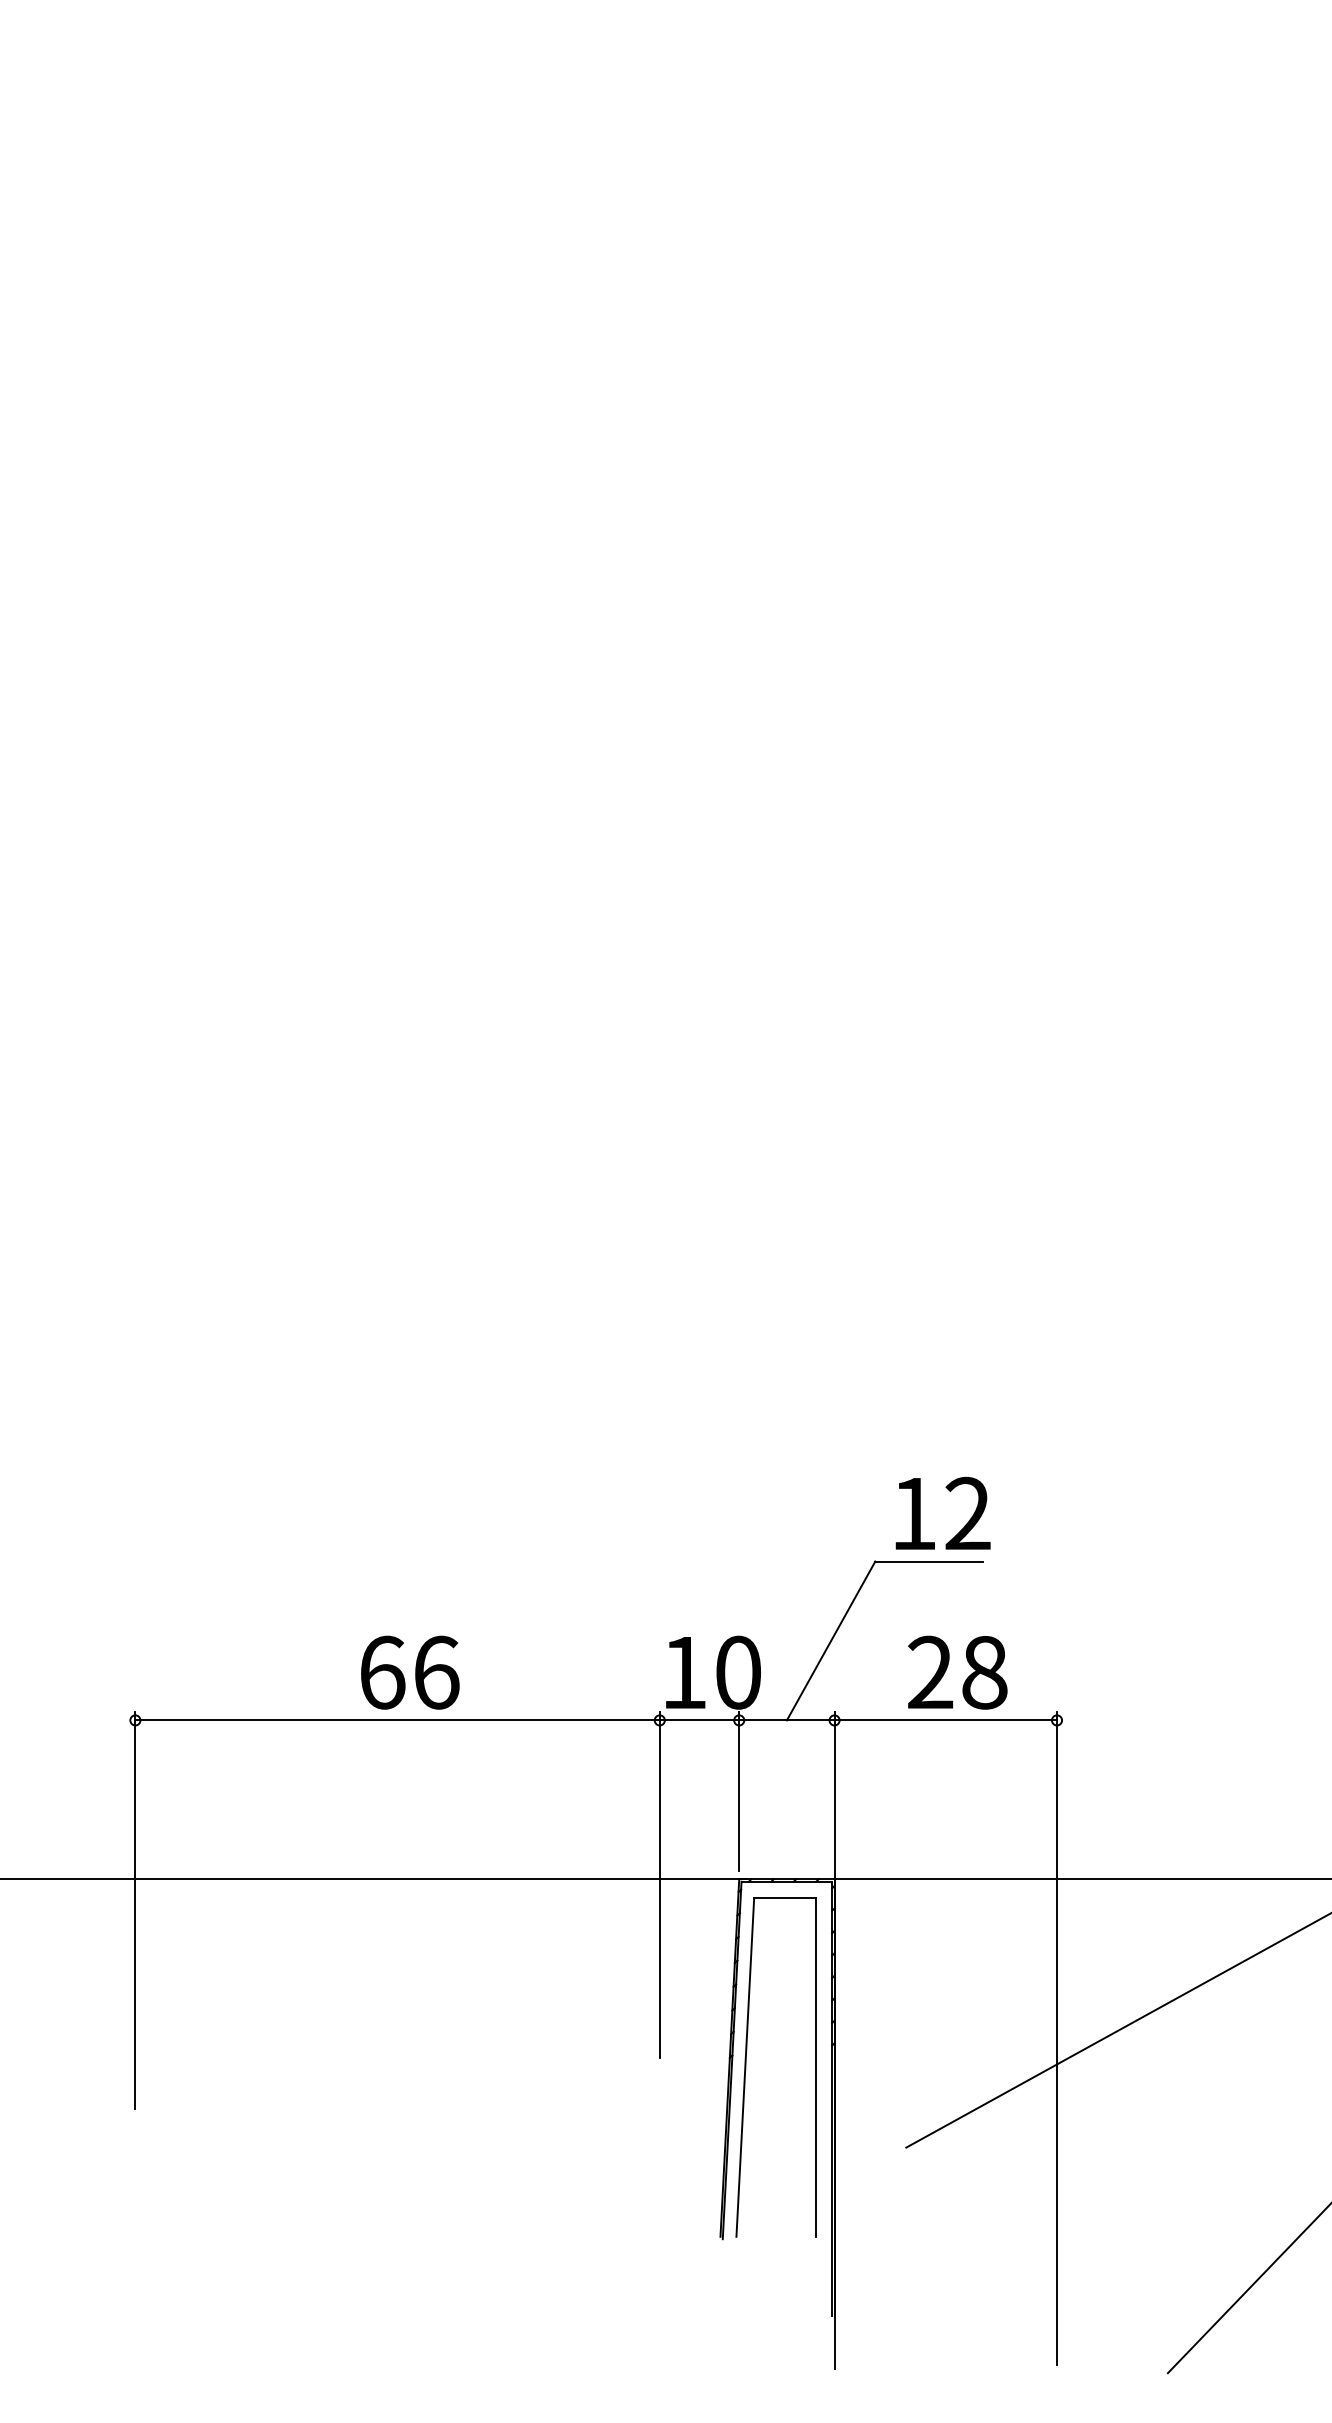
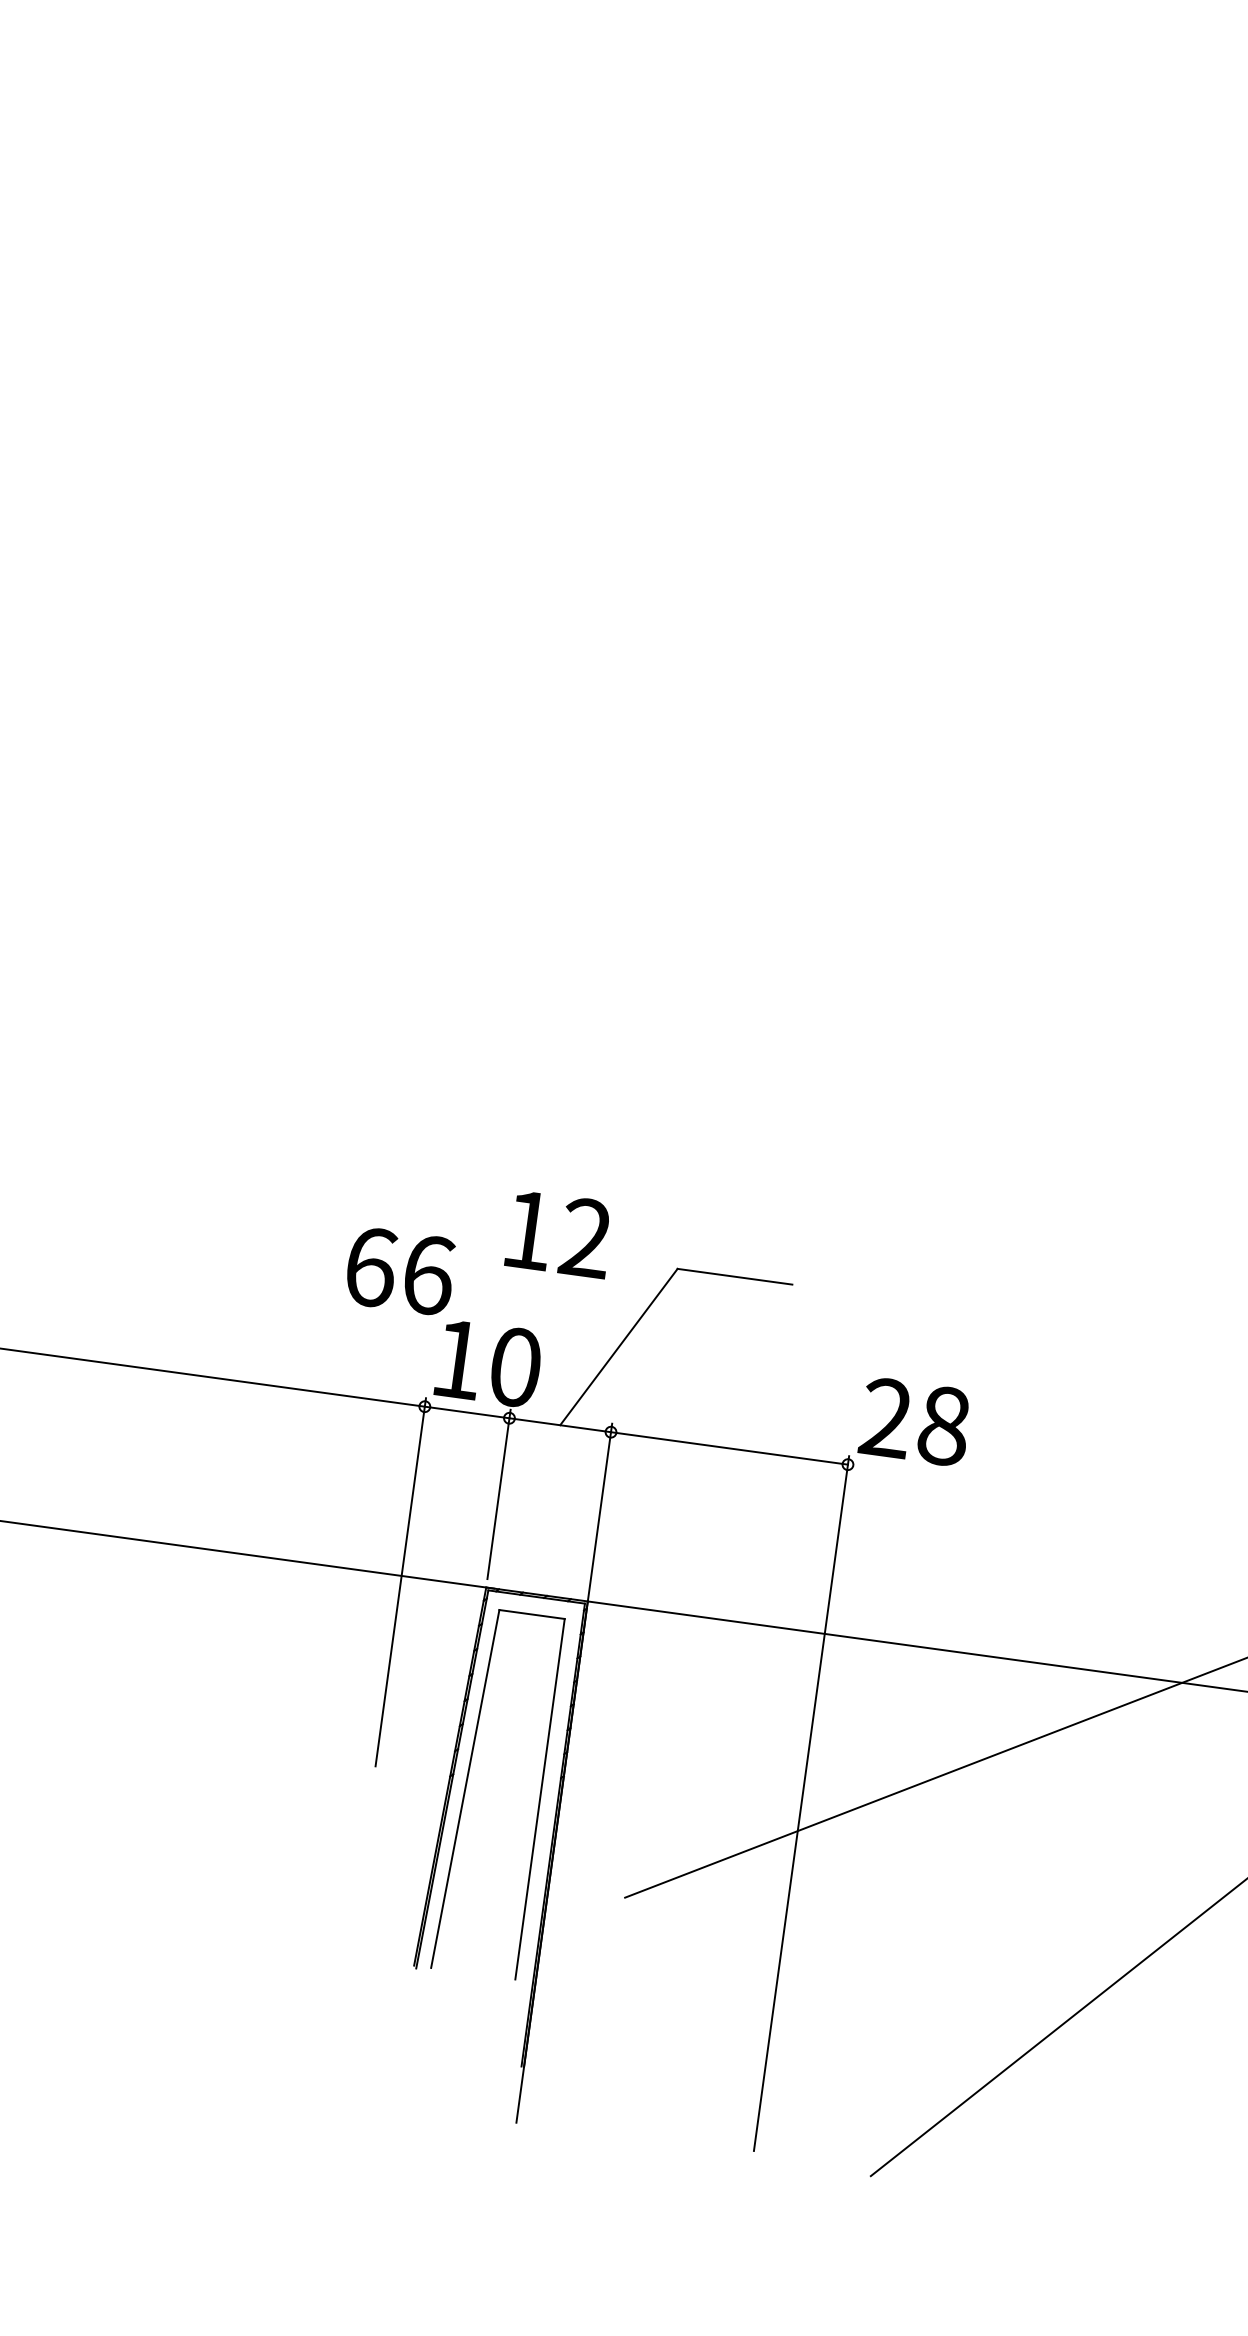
text: (942, 1512) -> (559, 1233), moved
text: (410, 1672) -> (400, 1271), moved
text: (957, 1672) -> (915, 1421), moved

